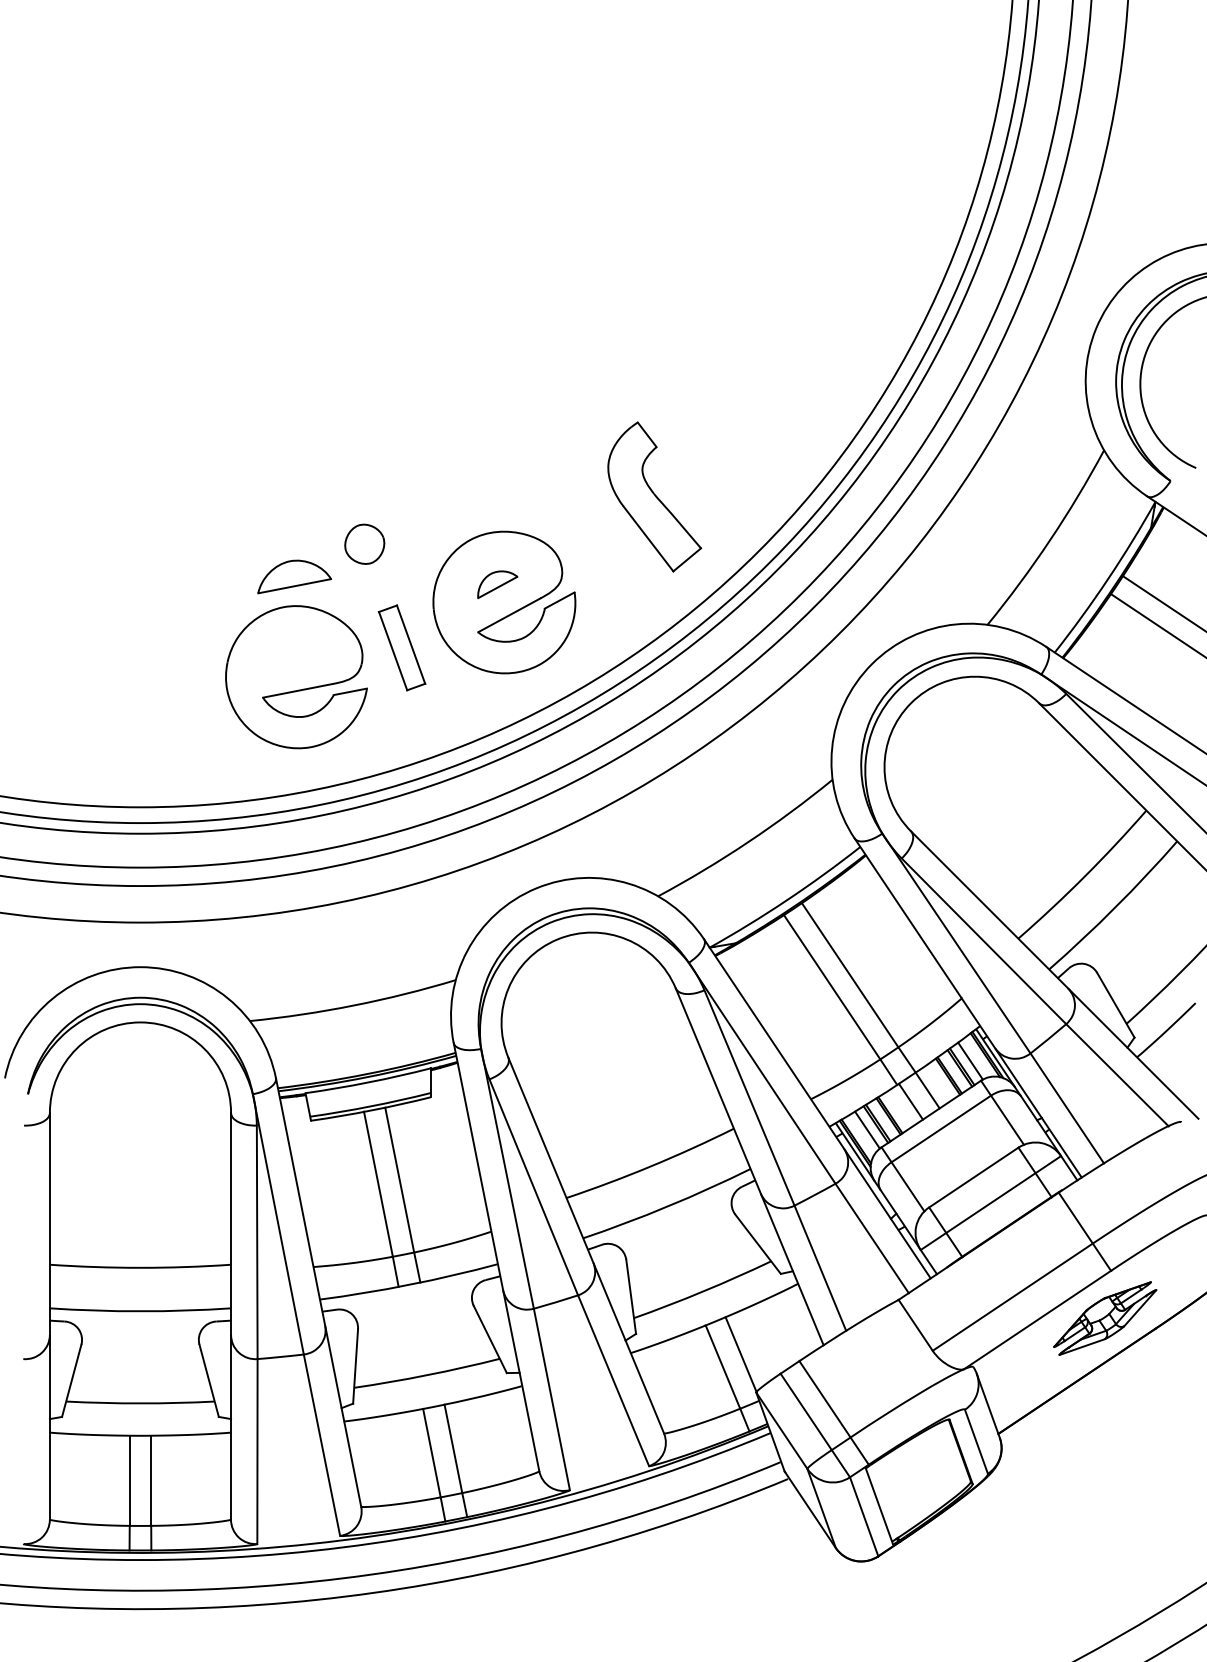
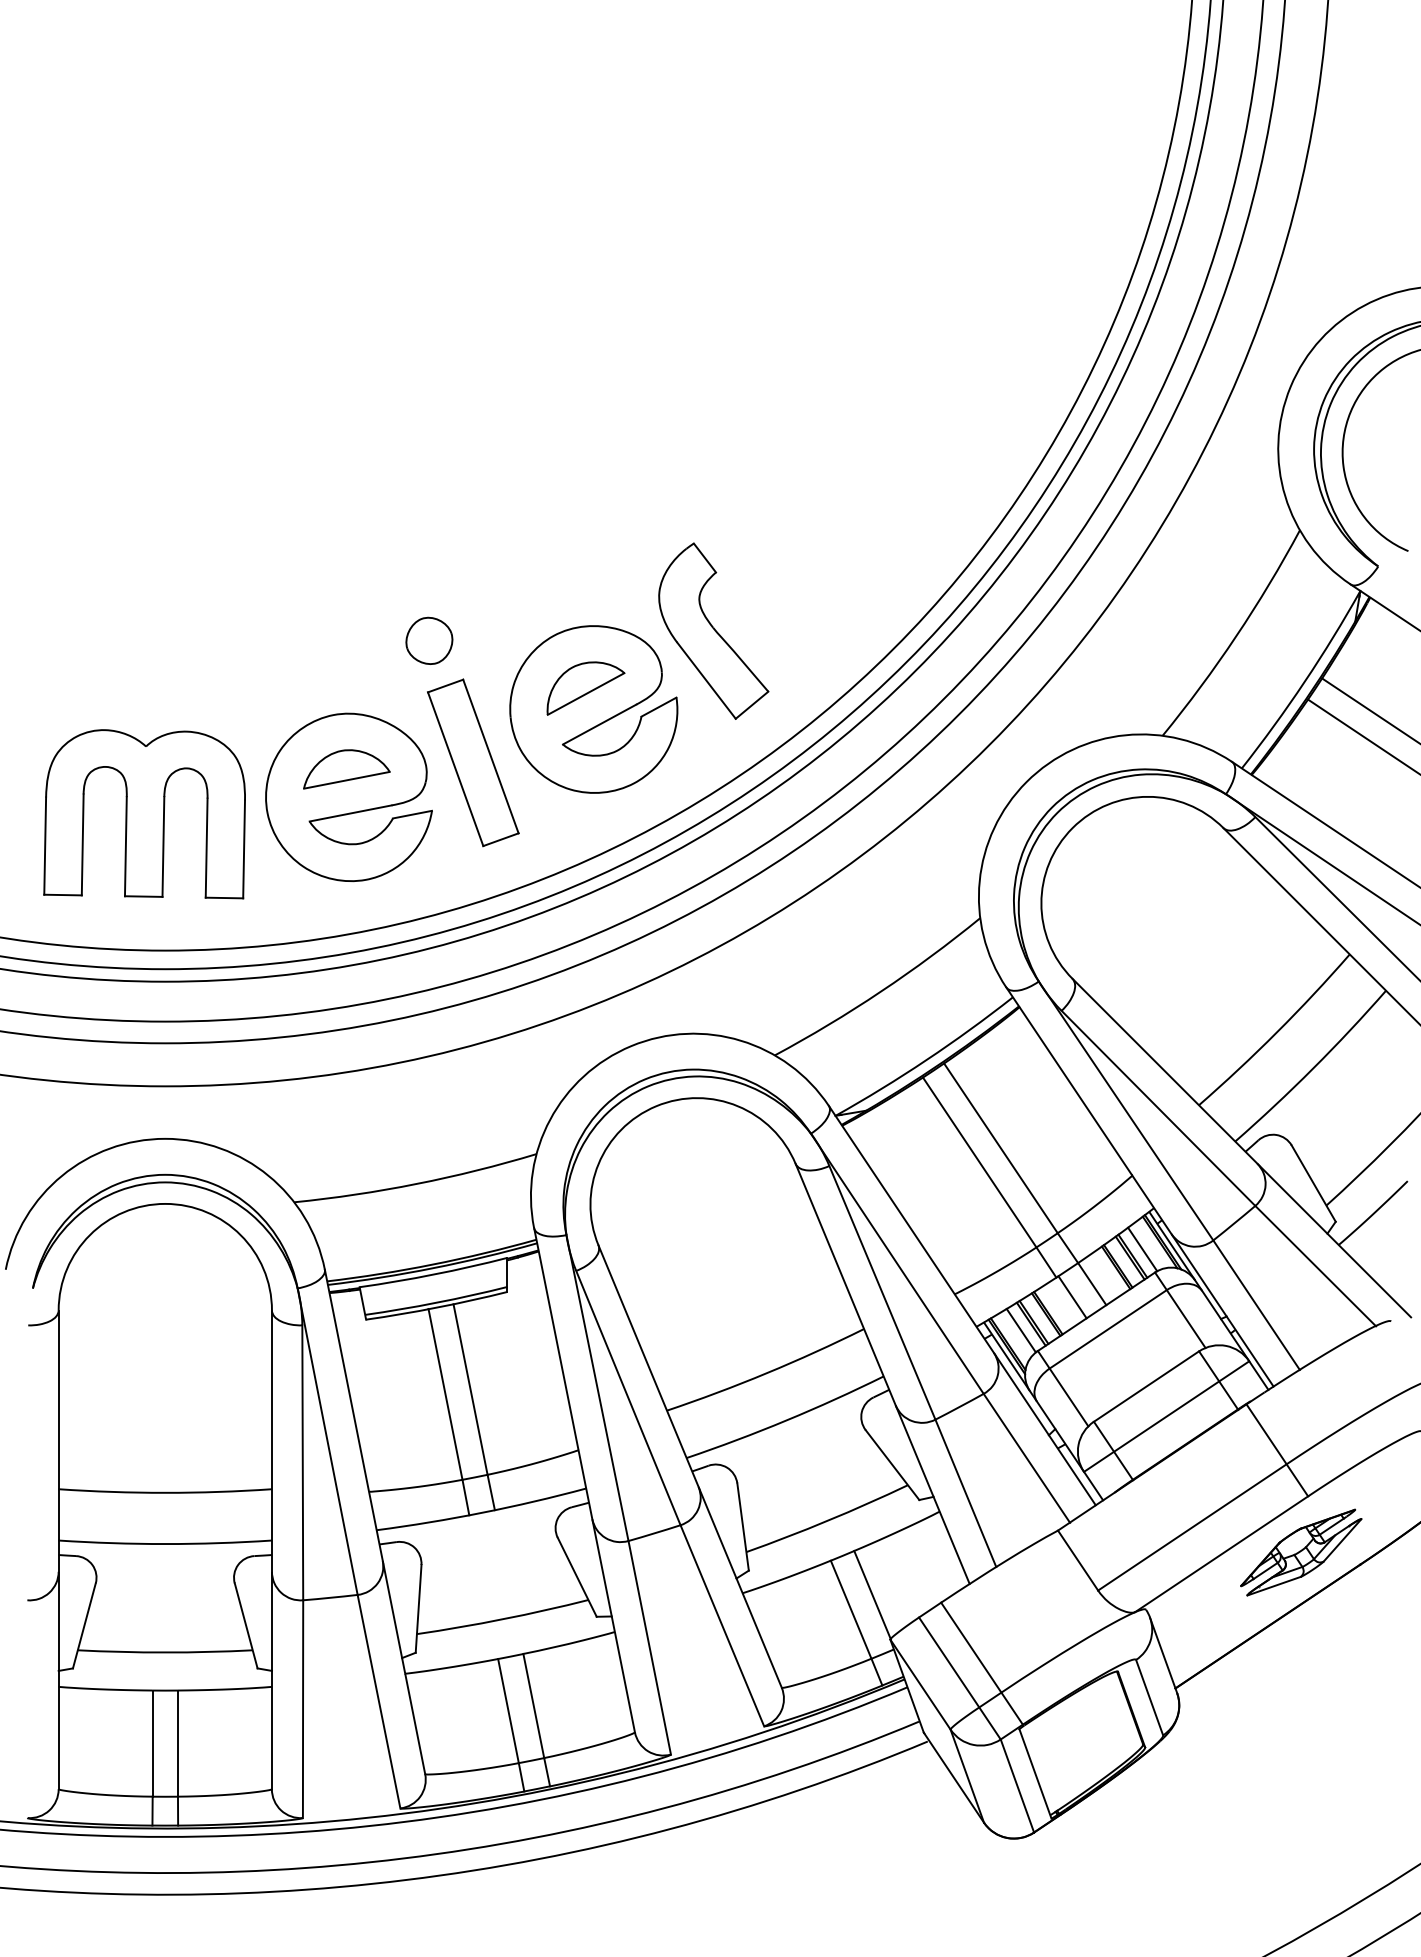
part: (654, 496) -> (713, 630), moved
part: (294, 577) -> (346, 769), moved
part: (497, 584) -> (585, 688), size x1.67
part: (402, 647) -> (473, 762), size x1.67
part: (122, 691) -> (144, 814), added

